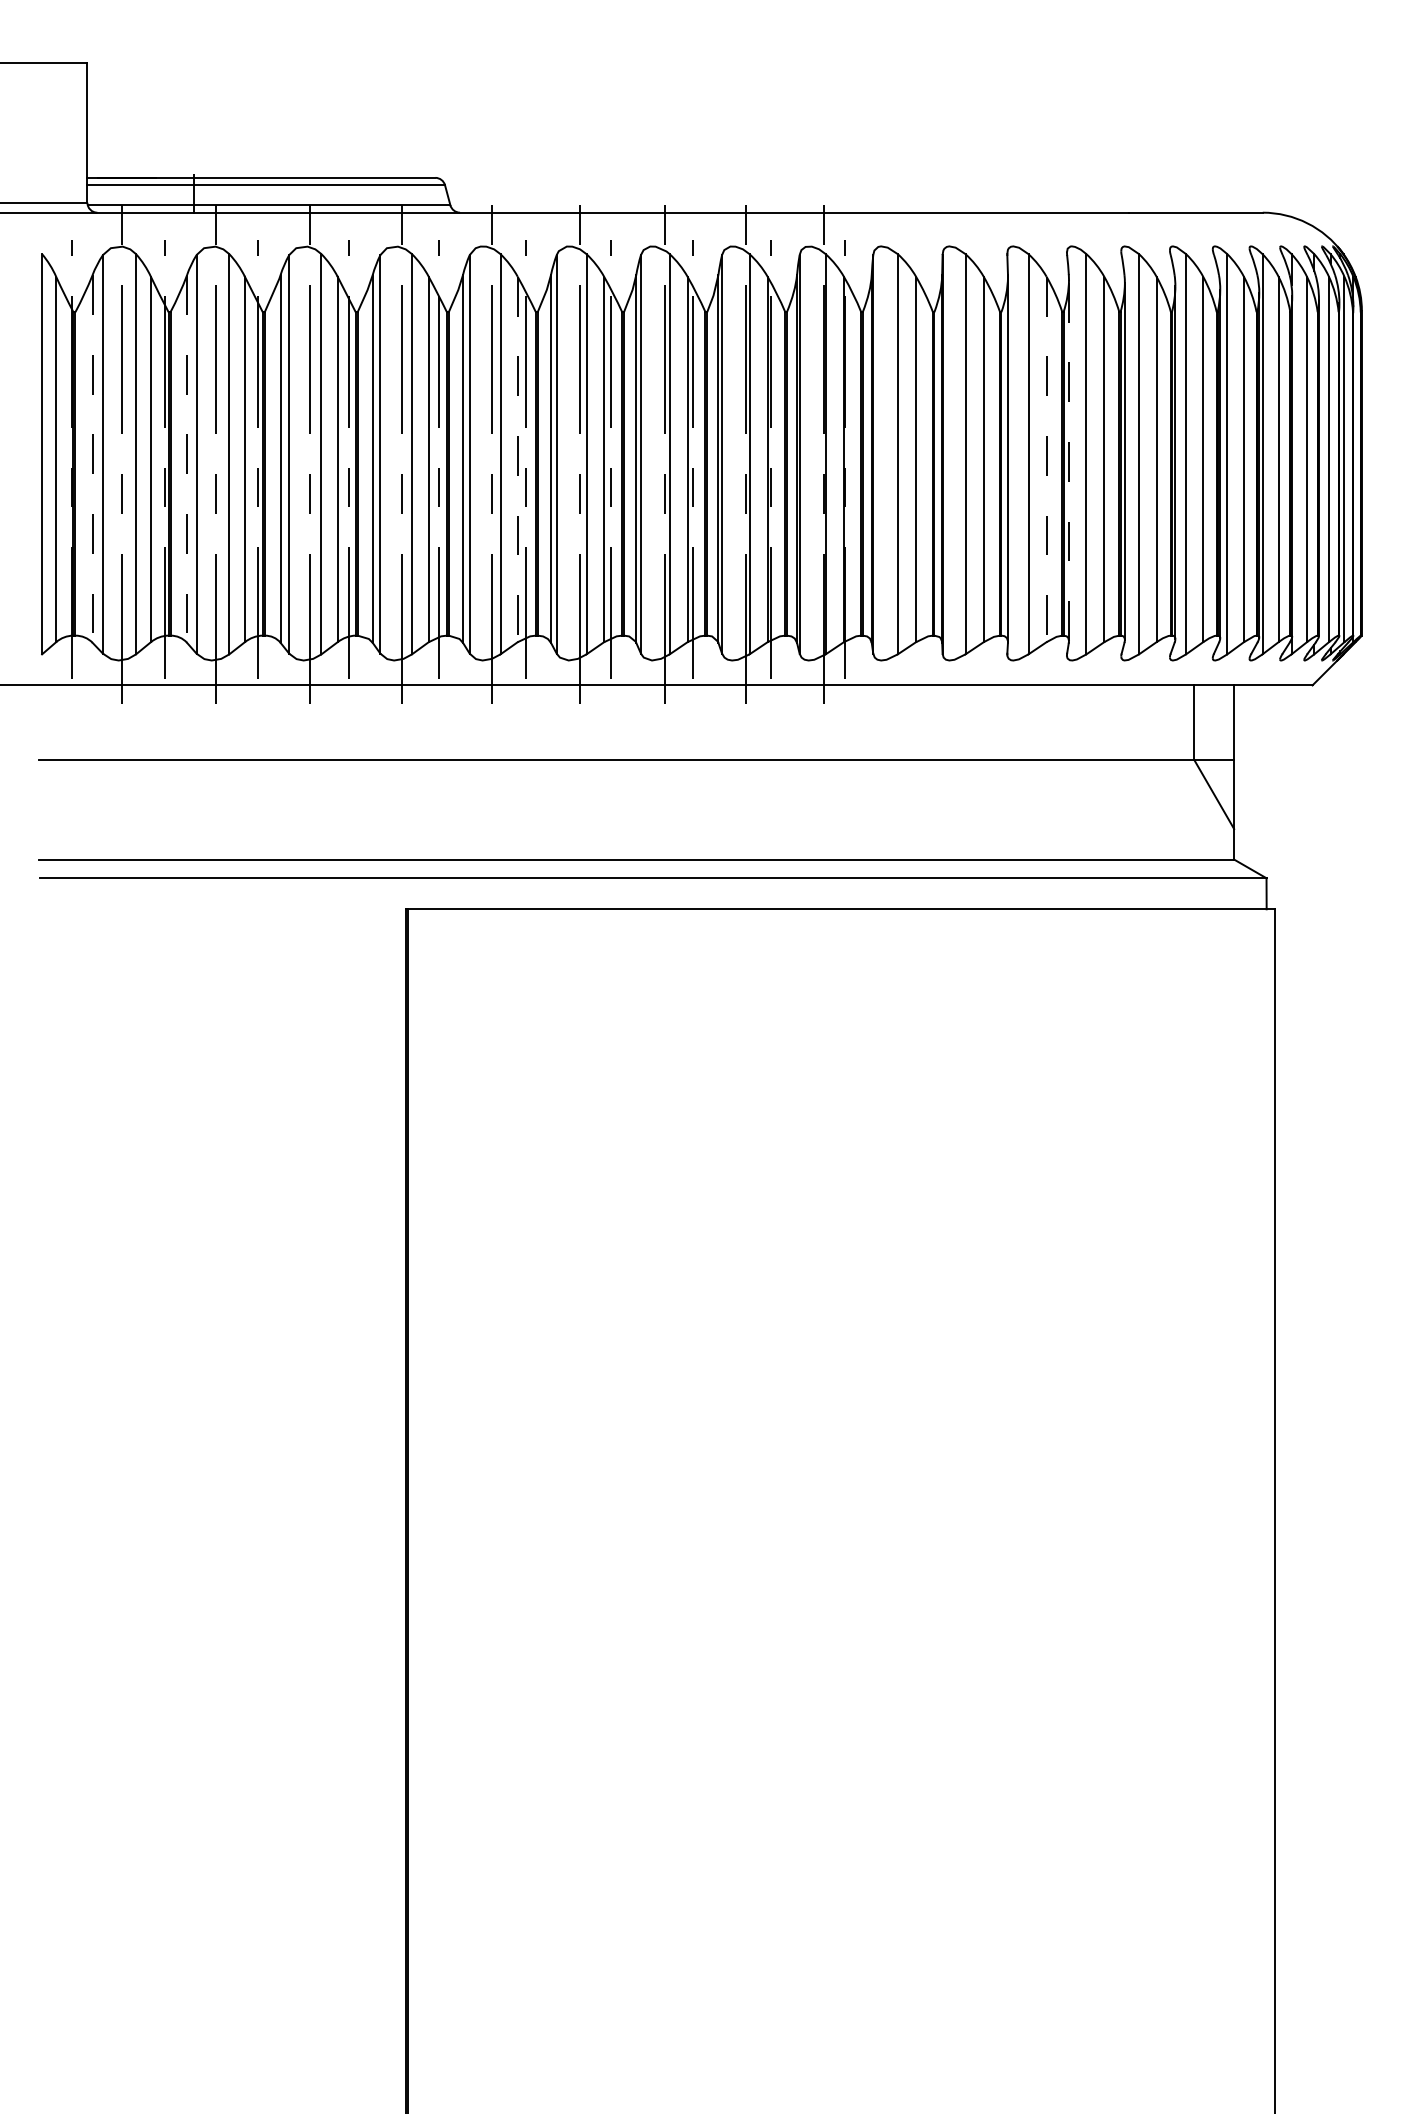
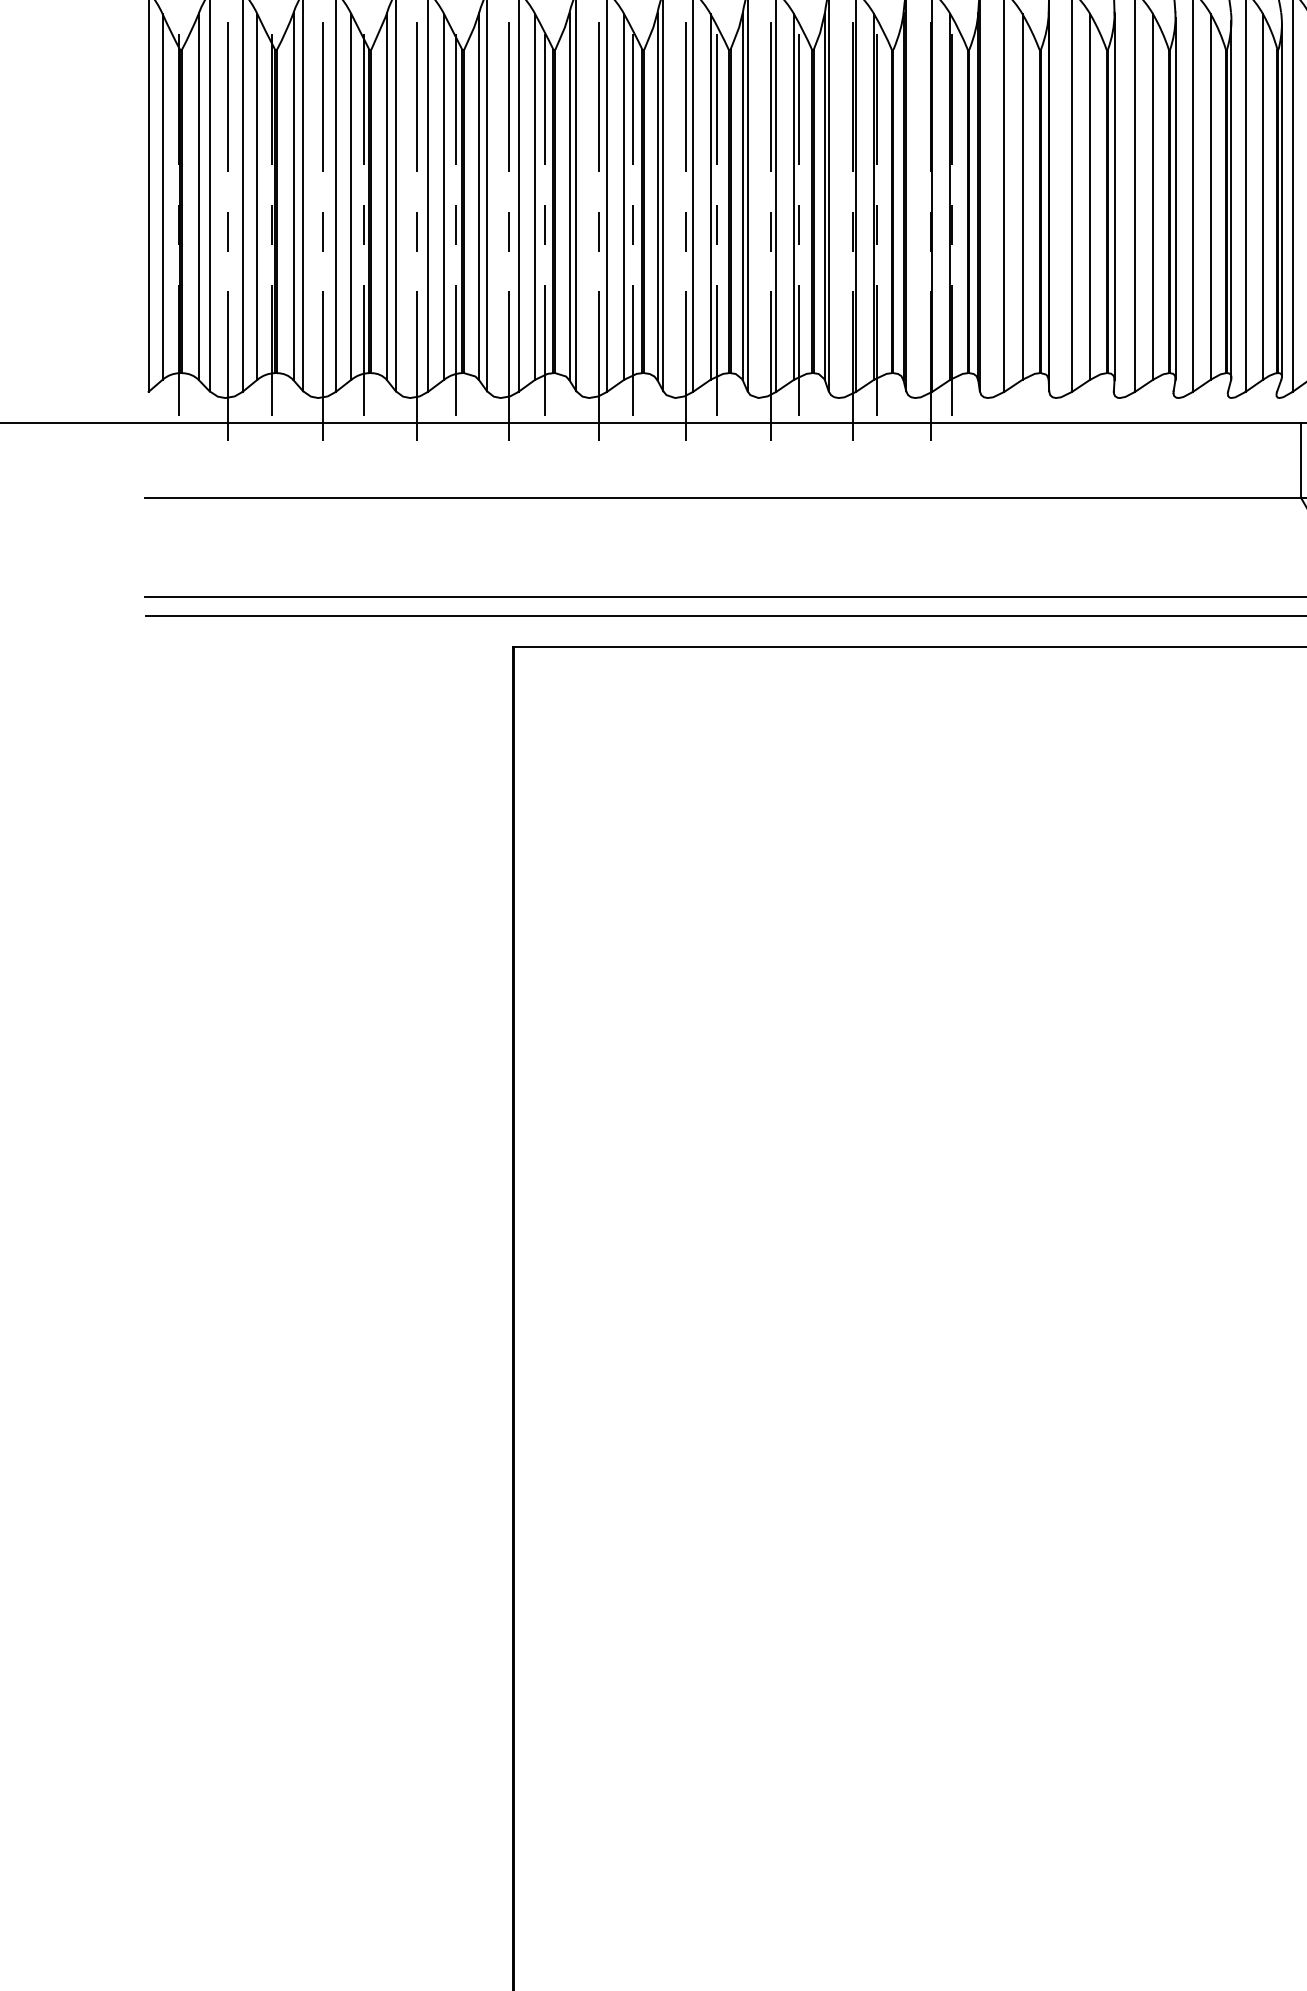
line: (92, 458) -> (199, 196), dashed -> solid
line: (187, 458) -> (294, 196), dashed -> solid
line: (517, 459) -> (624, 197), dashed -> solid
line: (1046, 459) -> (1153, 197), dashed -> solid
line: (1069, 460) -> (1176, 198), dashed -> solid

